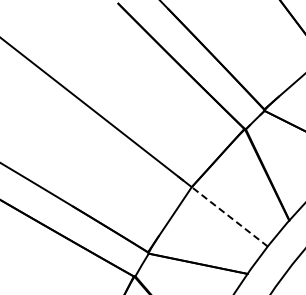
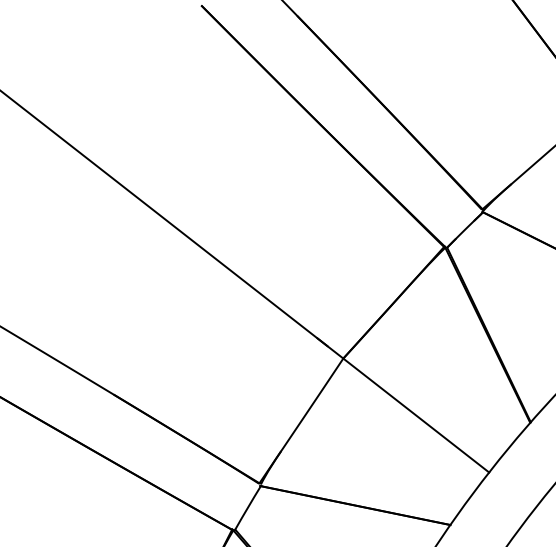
line: (229, 216) -> (415, 414), dashed -> solid

